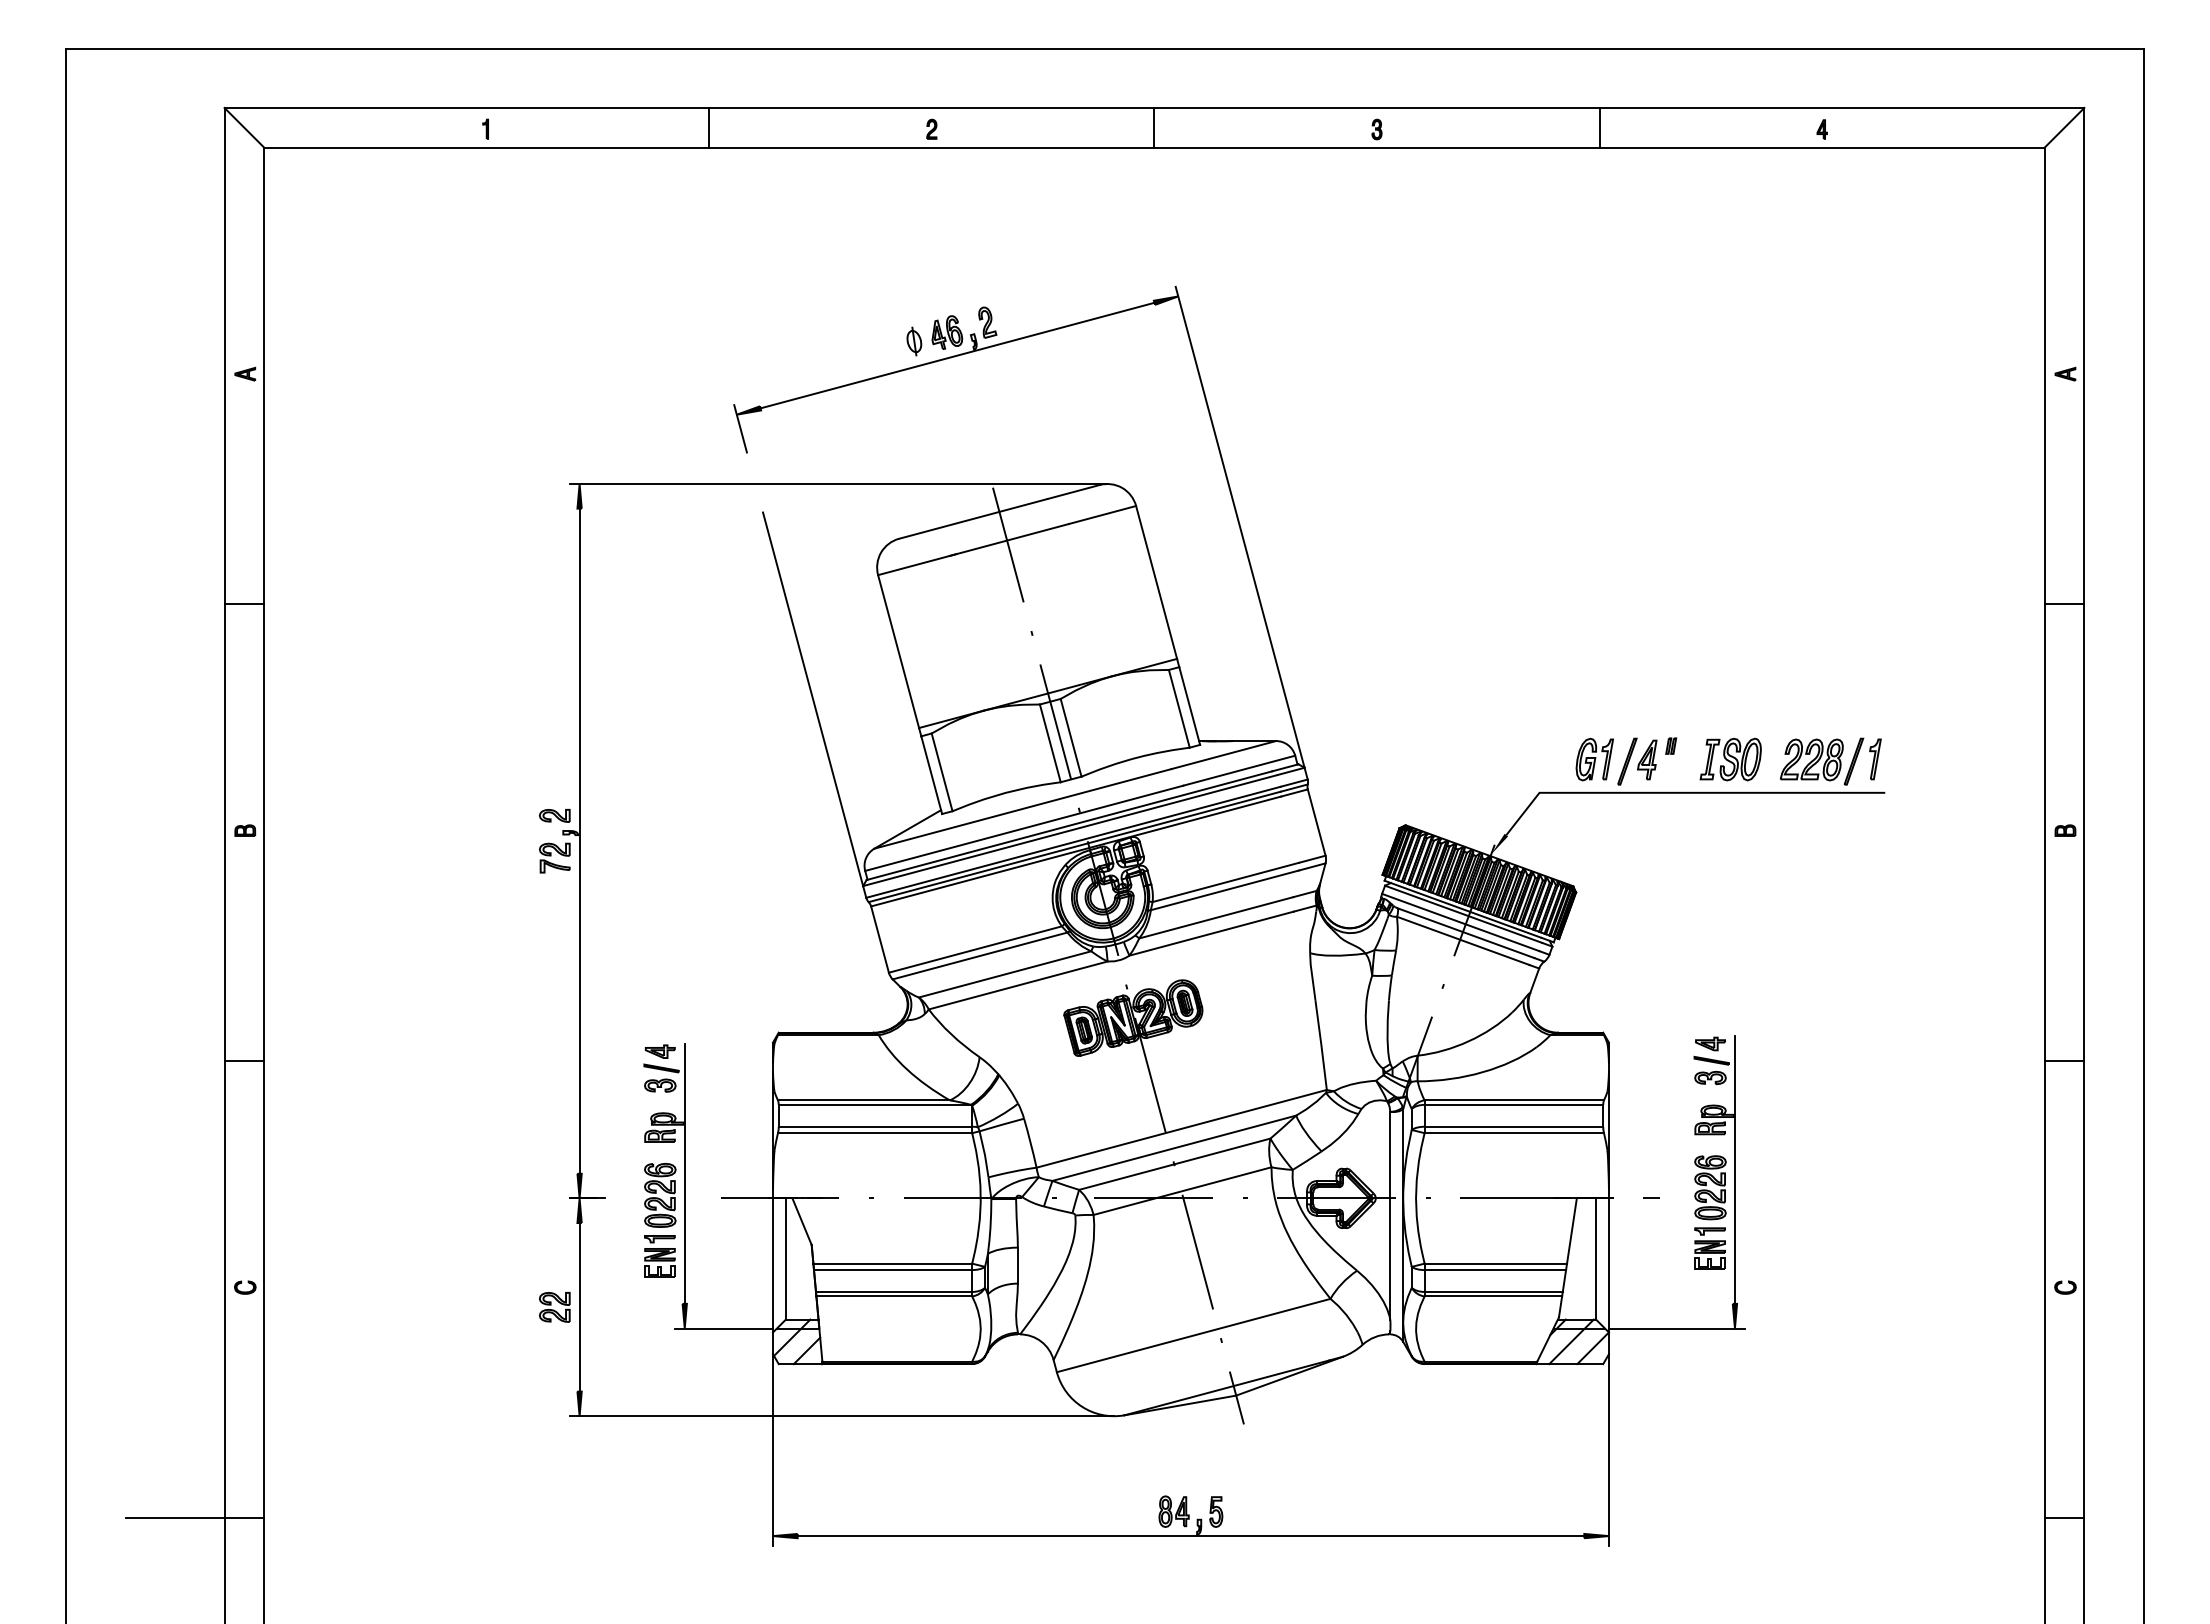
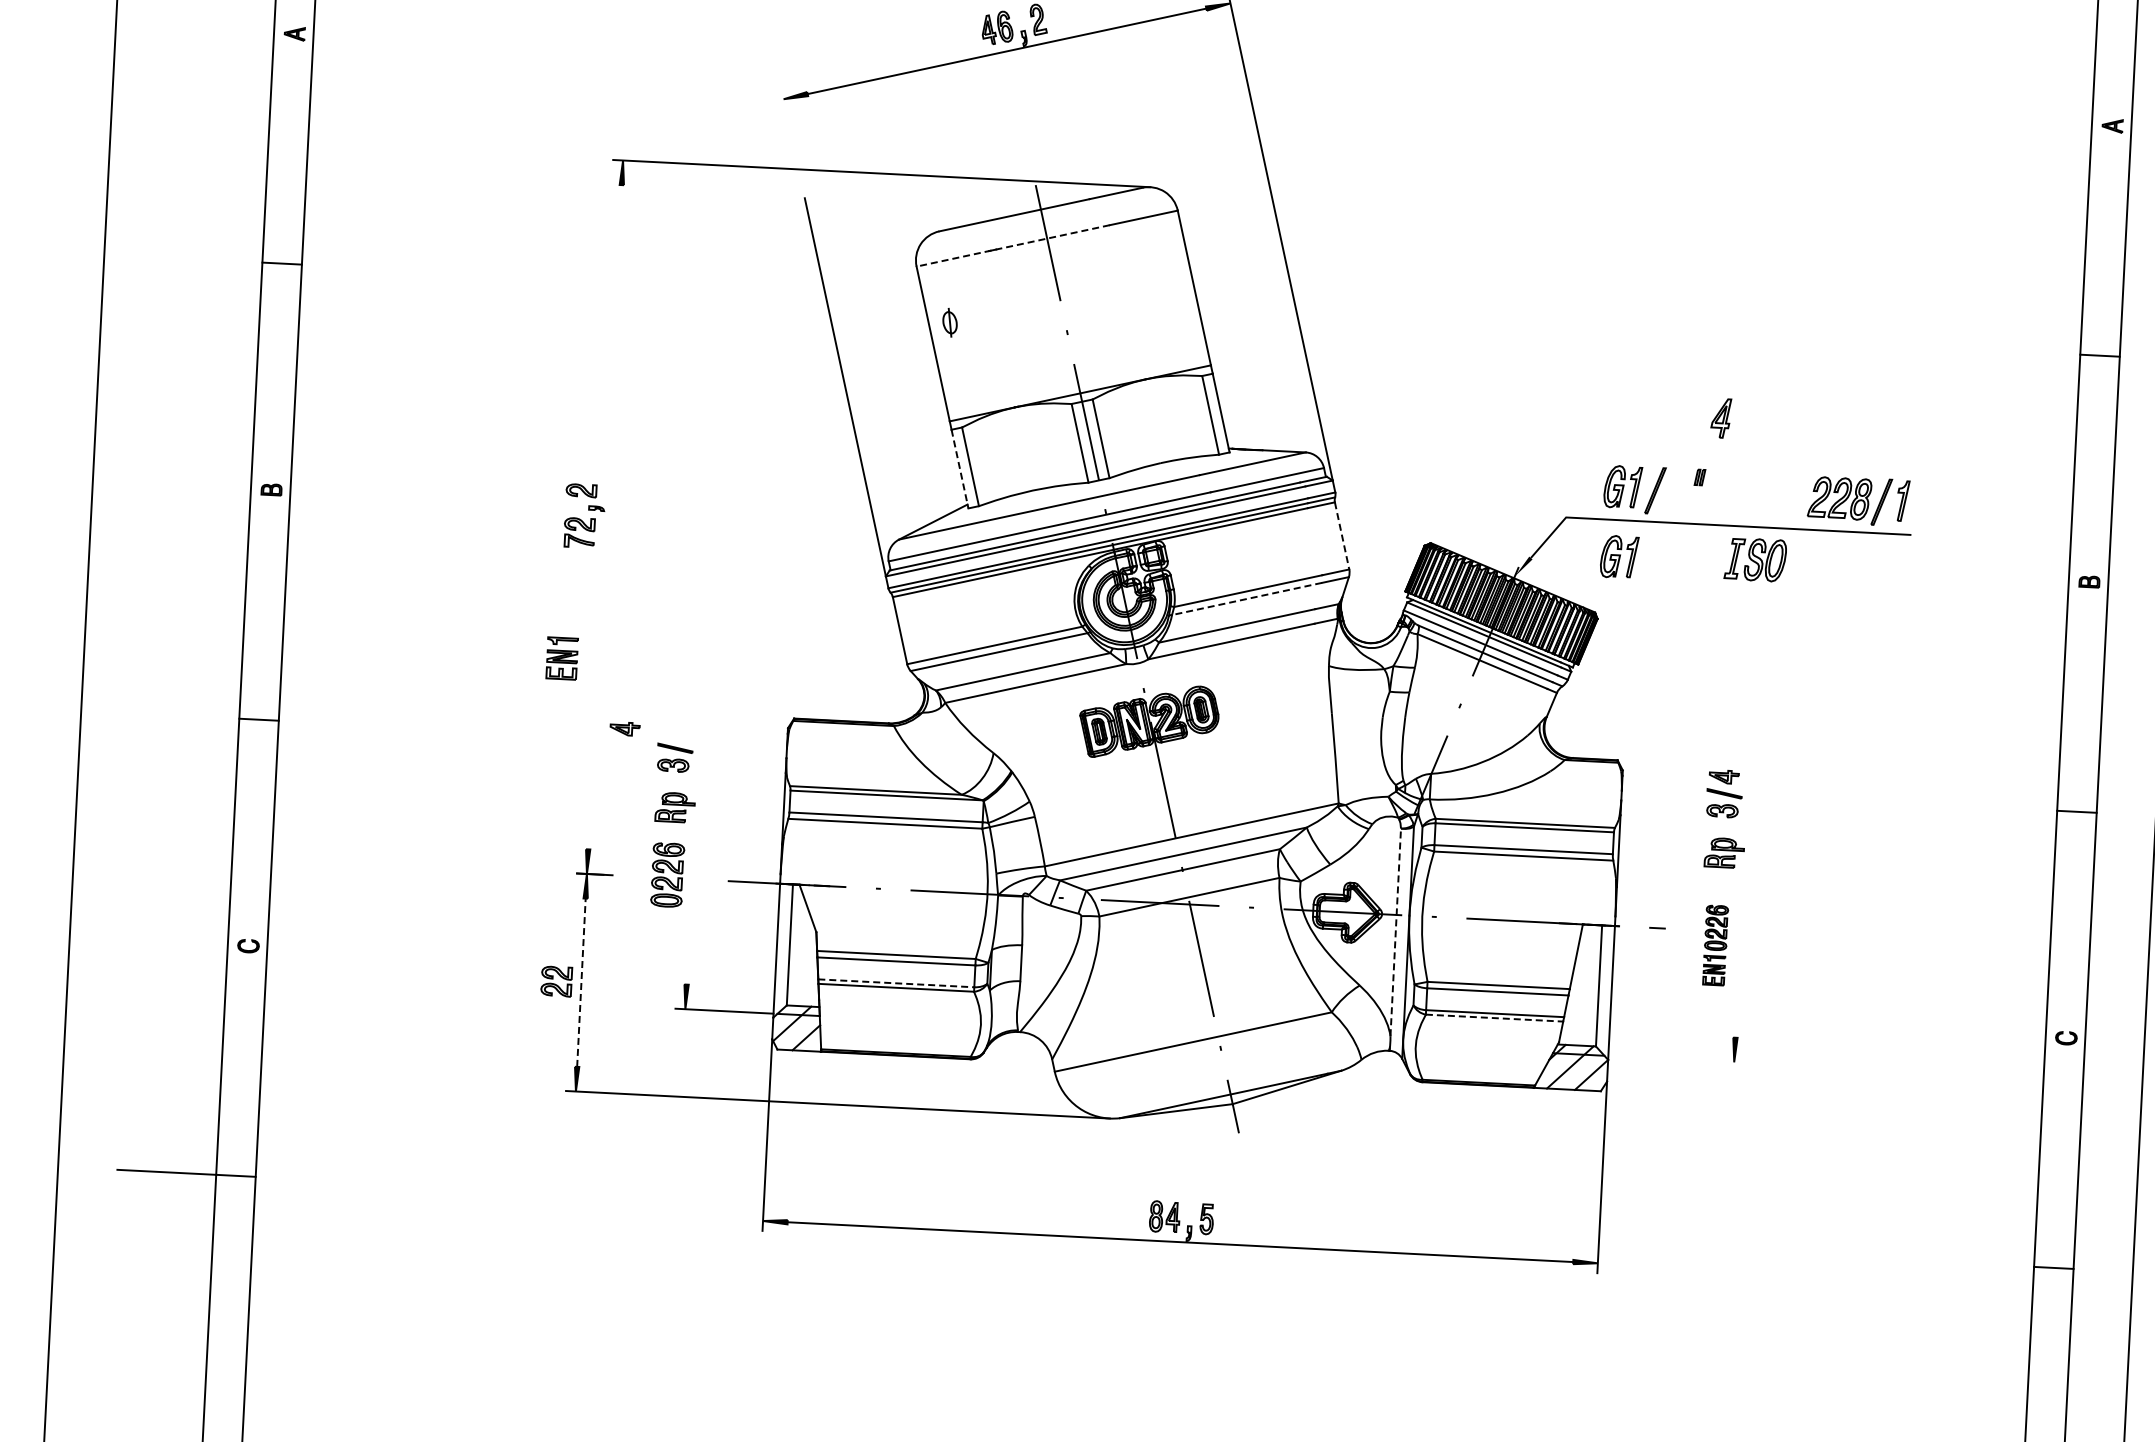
part: (914, 341) -> (950, 322), moved
line: (740, 428) -> (786, 113), removed
line: (973, 549) -> (1013, 245), solid -> dashed
part: (1647, 759) -> (1721, 417), moved
part: (1730, 759) -> (1755, 559), moved
line: (931, 775) -> (959, 469), solid -> dashed
line: (1316, 823) -> (1341, 536), solid -> dashed
part: (1594, 829) -> (1619, 556), added
line: (579, 840) -> (604, 516), removed
line: (1224, 890) -> (1246, 599), solid -> dashed
part: (659, 1051) -> (624, 728), moved
line: (1734, 1169) -> (1741, 903), removed
line: (684, 1173) -> (692, 854), removed
part: (1710, 1212) -> (1715, 945), size x0.7
line: (1390, 1215) -> (1395, 932), solid -> dashed
part: (659, 1256) -> (561, 658), moved
line: (894, 1291) -> (896, 982), solid -> dashed
line: (1493, 1296) -> (1494, 1018), solid -> dashed
line: (579, 1306) -> (581, 981), solid -> dashed
line: (1676, 1328) -> (1675, 1059), removed

